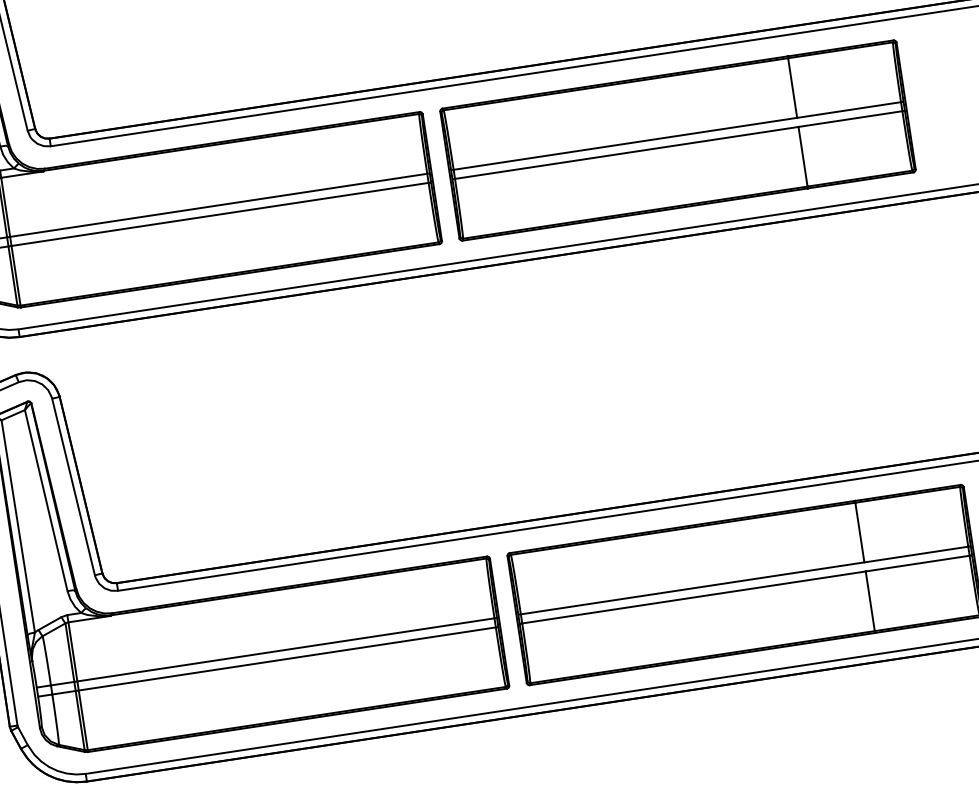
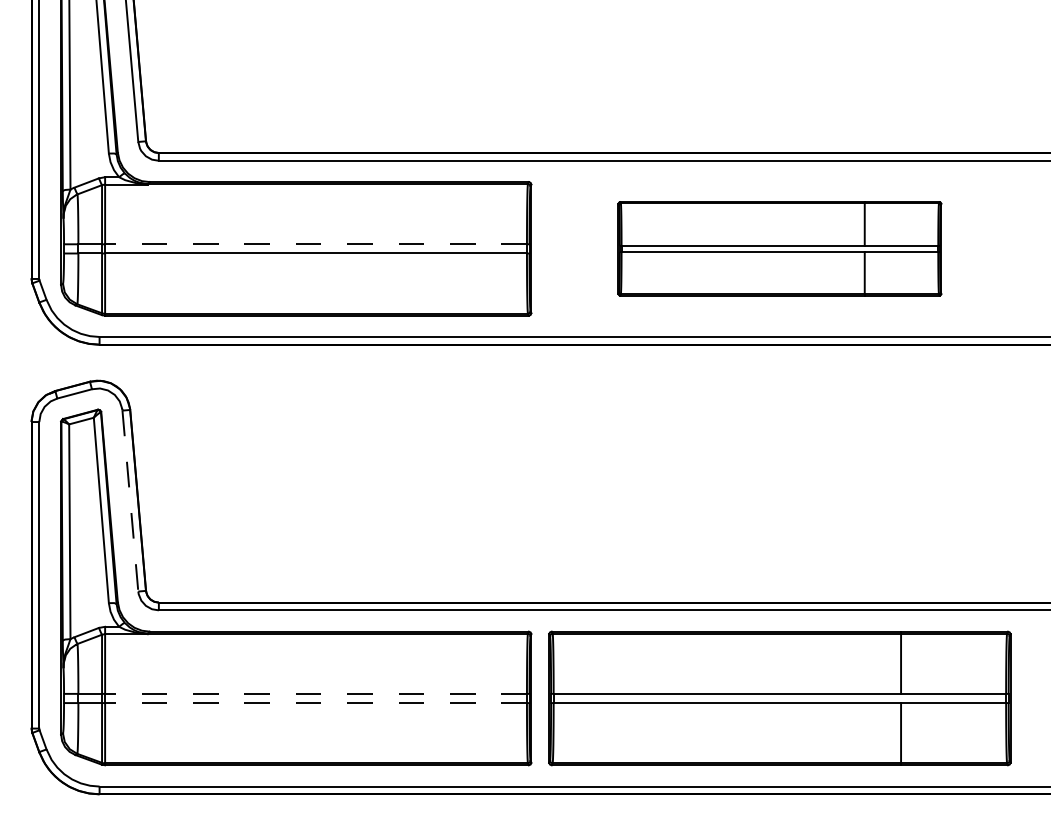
part: (677, 140) -> (779, 248), size x0.7
line: (219, 205) -> (316, 244), solid -> dashed
line: (73, 487) -> (130, 501), solid -> dashed
line: (286, 649) -> (316, 693), solid -> dashed
line: (287, 659) -> (316, 703), solid -> dashed

